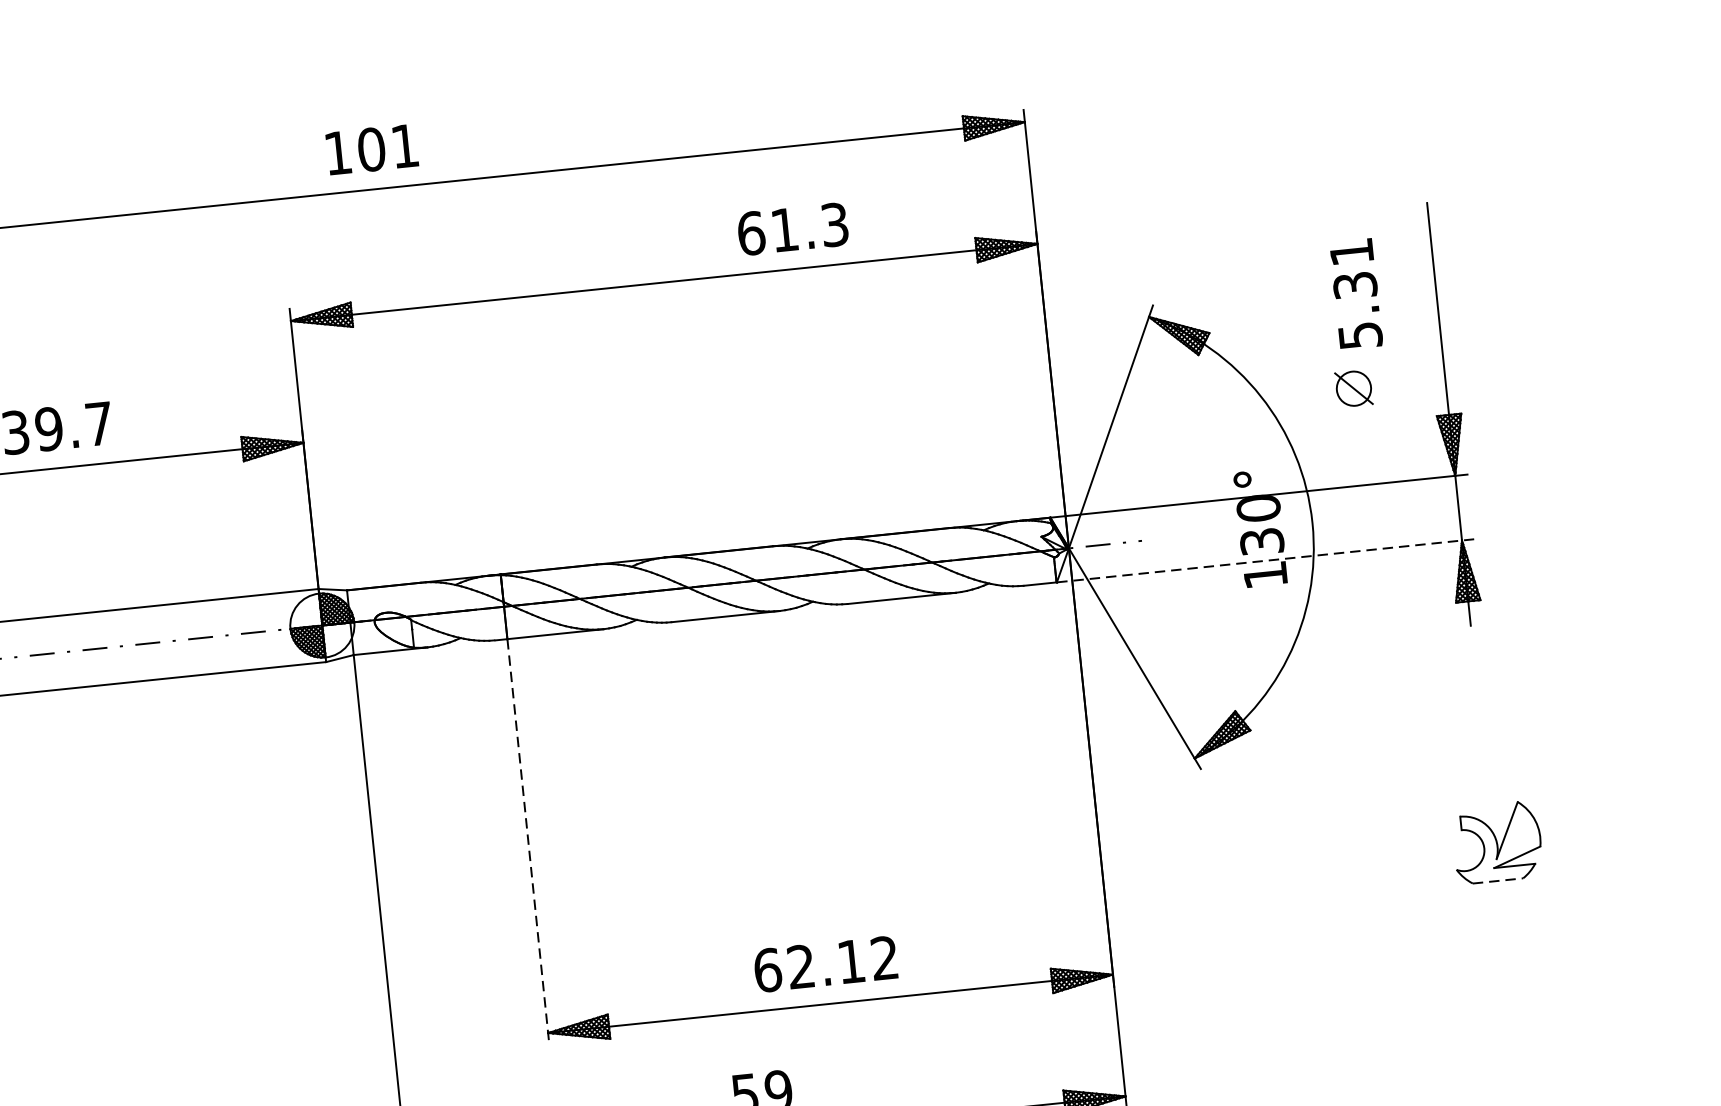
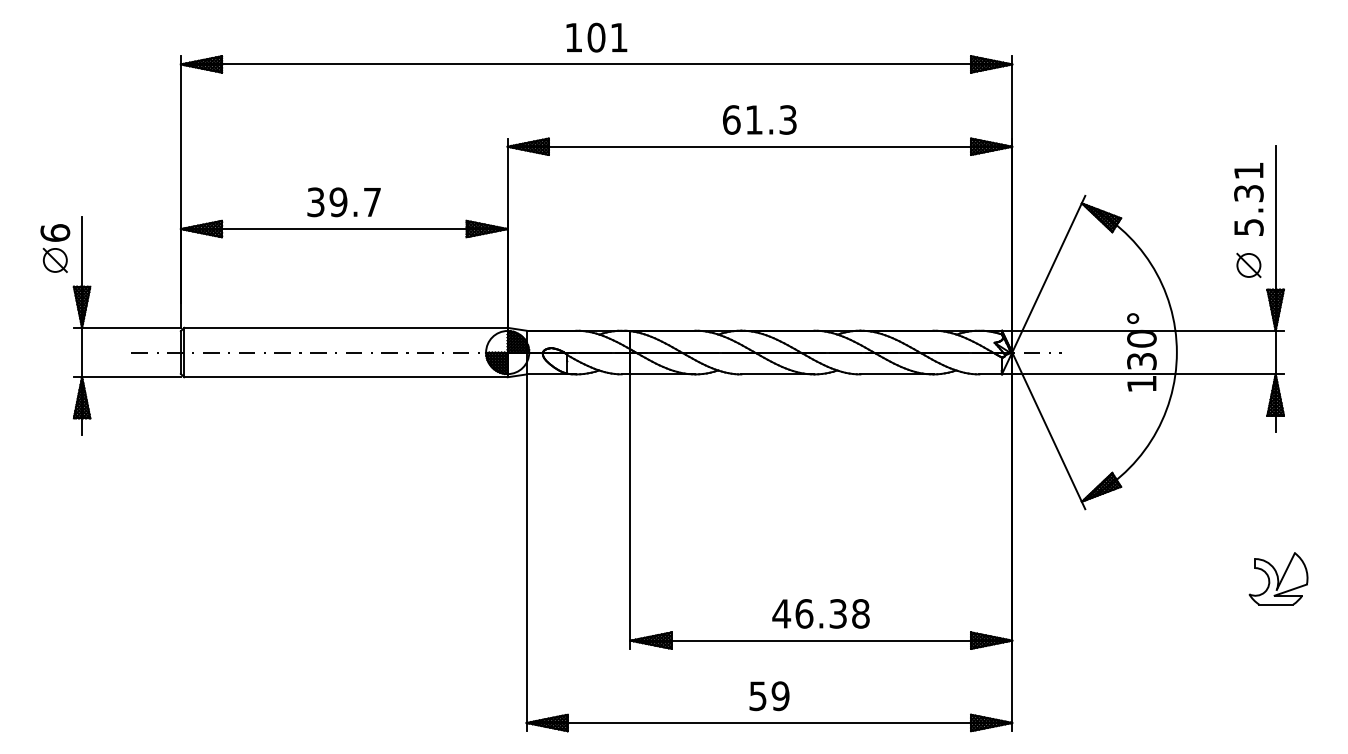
text: (371, 149) -> (596, 37), moved
text: (792, 228) -> (759, 119), moved
text: (1355, 294) -> (1248, 199), moved
part: (1353, 388) -> (1248, 265), moved
line: (1264, 560) -> (1142, 374), dashed -> solid
line: (528, 843) -> (630, 512), dashed -> solid
line: (1498, 880) -> (1276, 604), dashed -> solid
text: (825, 963) -> (820, 613), 62.12 -> 46.38

